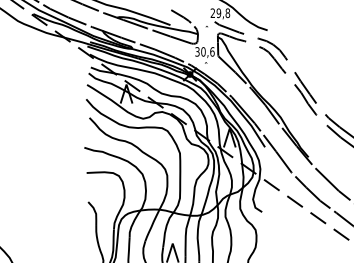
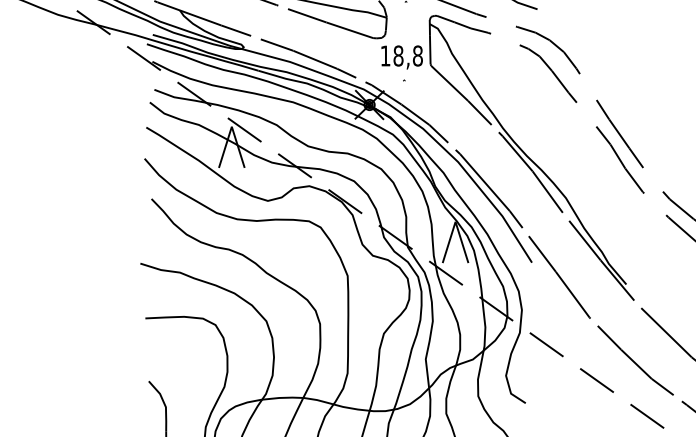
text: (204, 51) -> (400, 55), 30,6 -> 18,8

